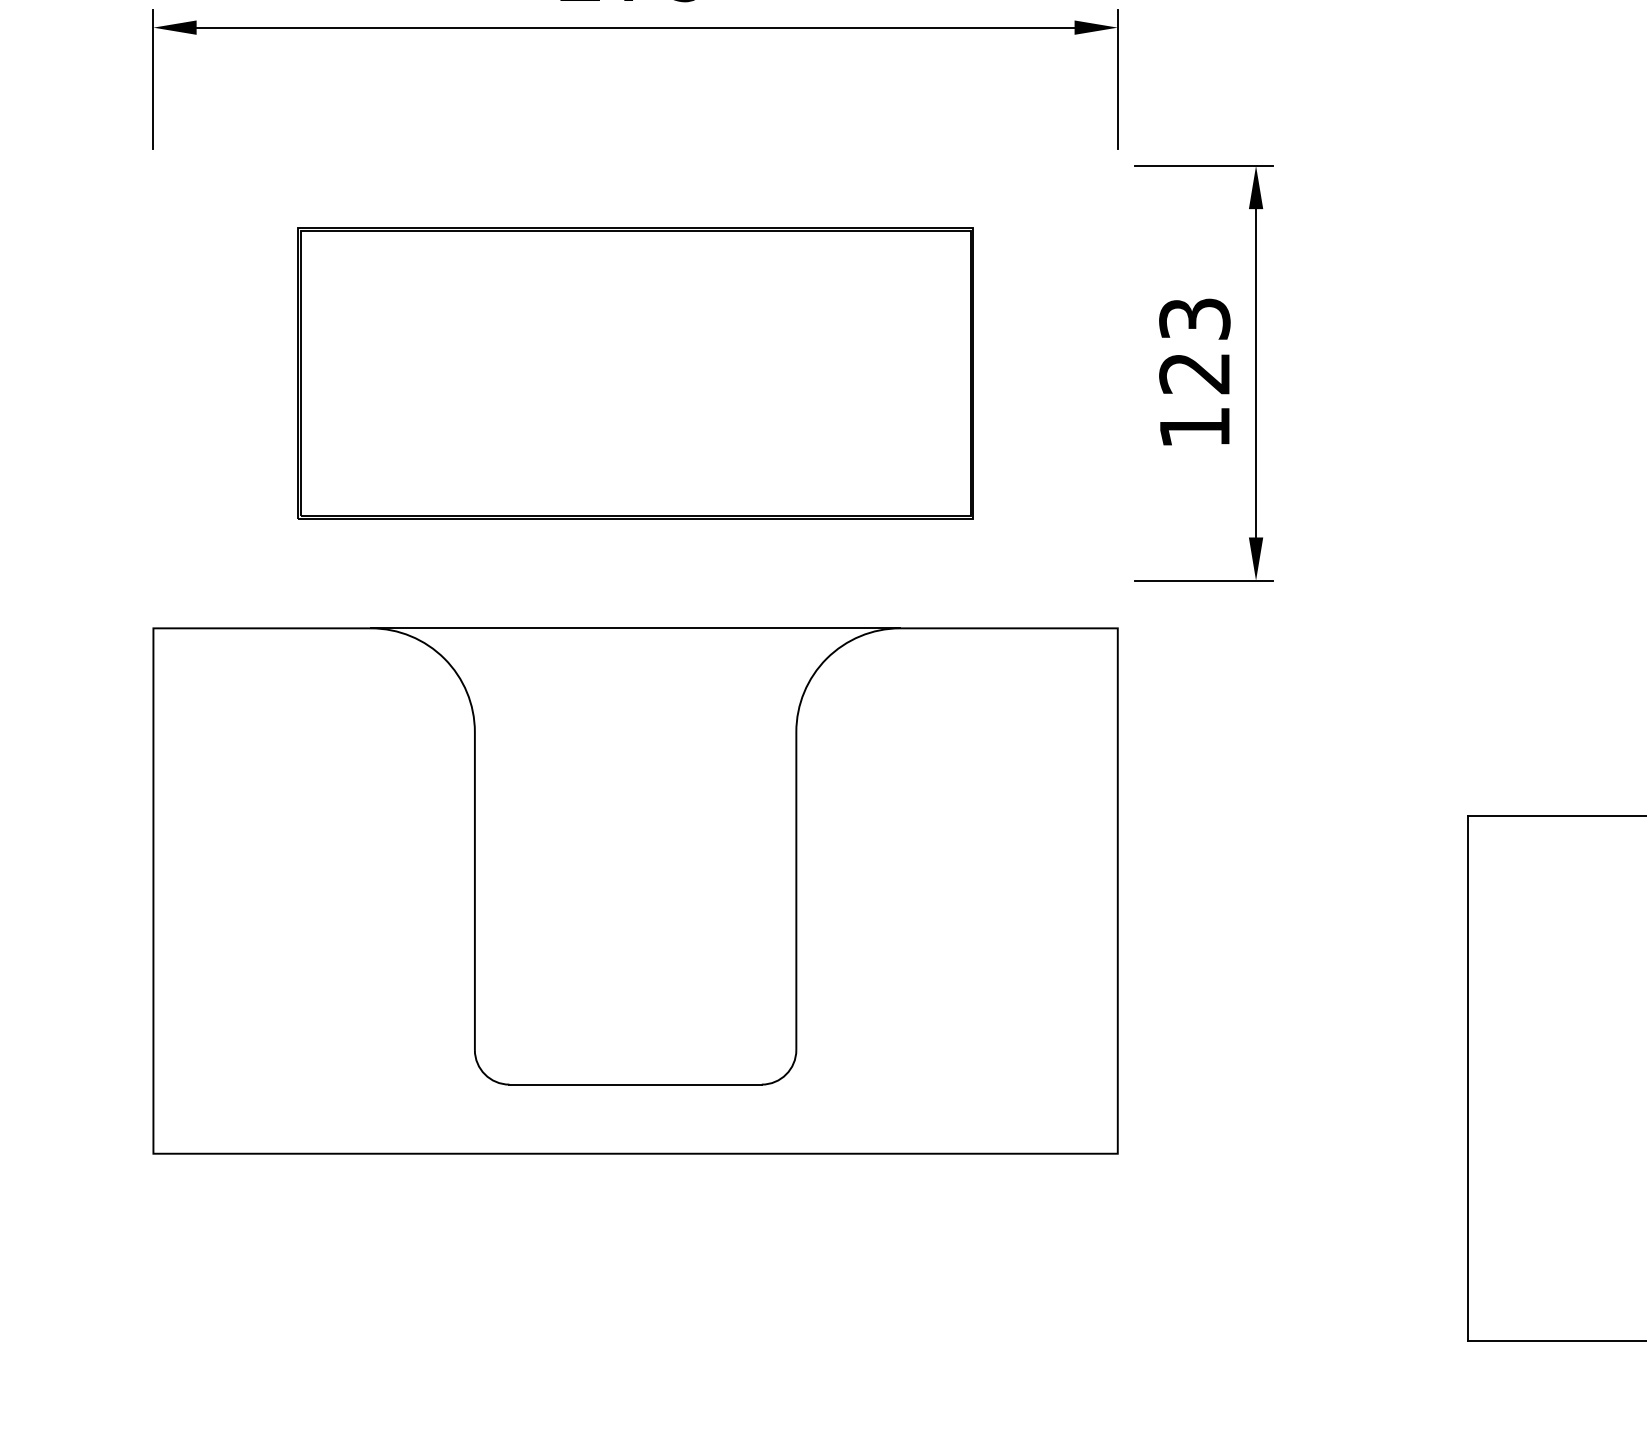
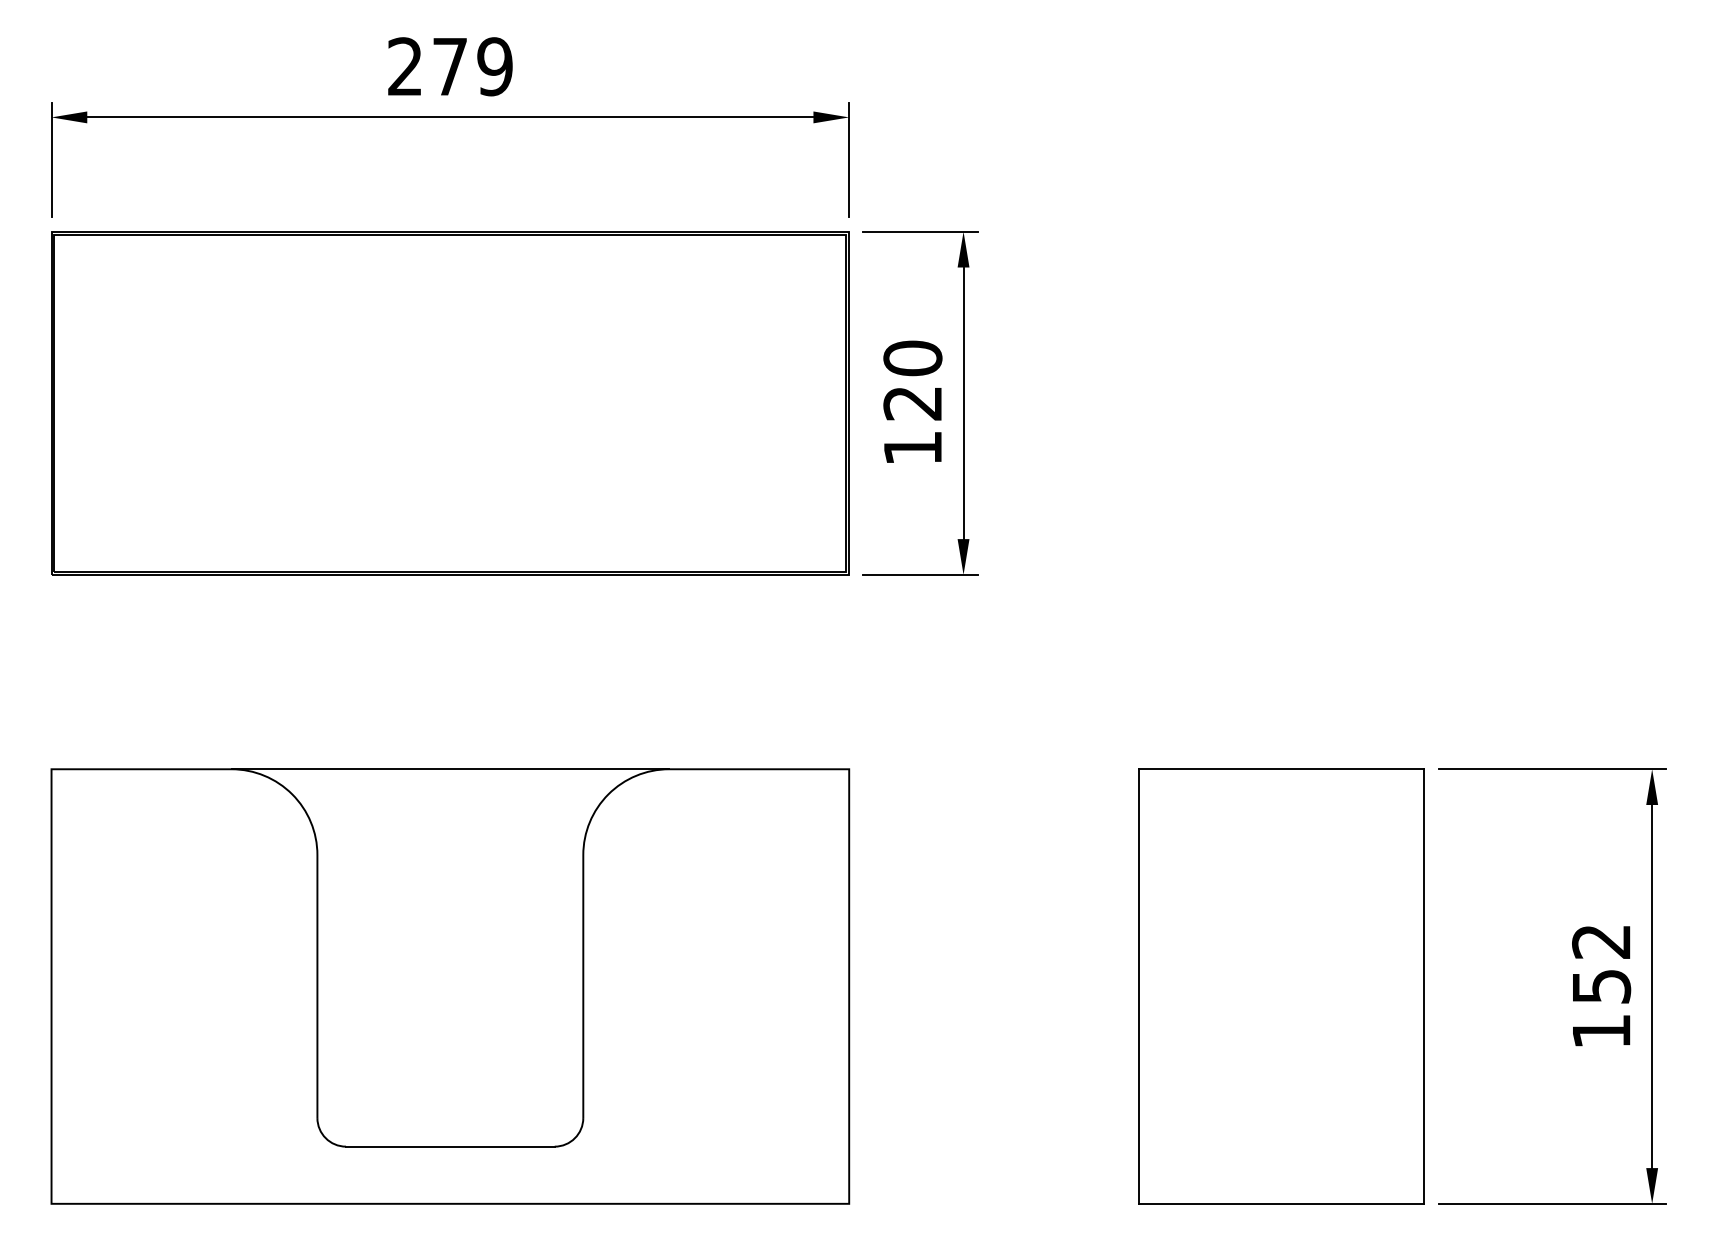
text: (1194, 319) -> (912, 358), 123 -> 120
part: (635, 373) -> (450, 403), size x1.43
part: (635, 890) -> (450, 986), moved

